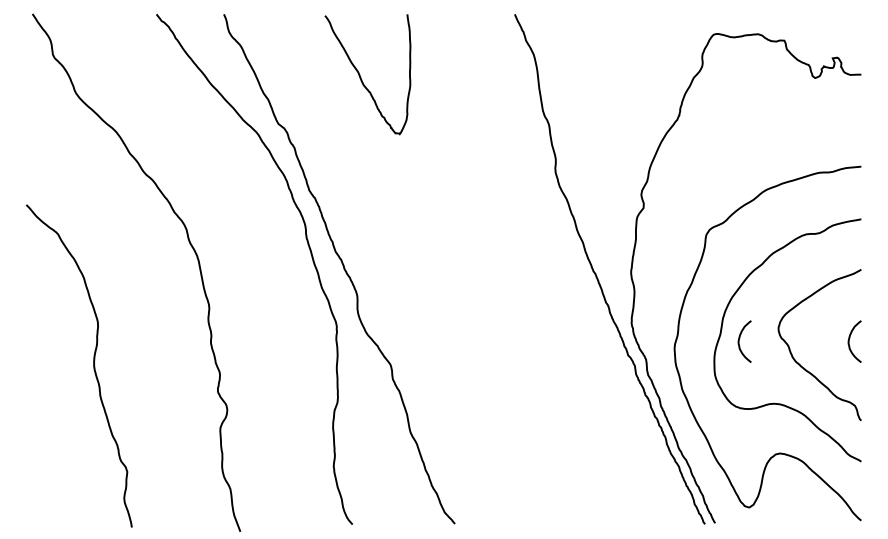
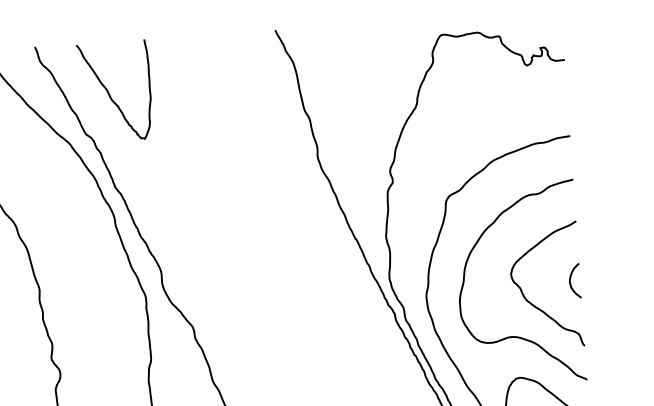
curve: (361, 77) -> (109, 94), moved
curve: (740, 338) -> (480, 285), removed

